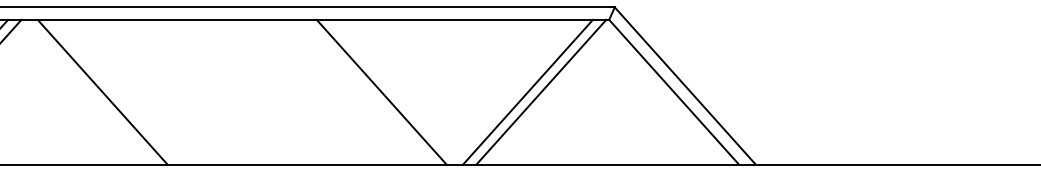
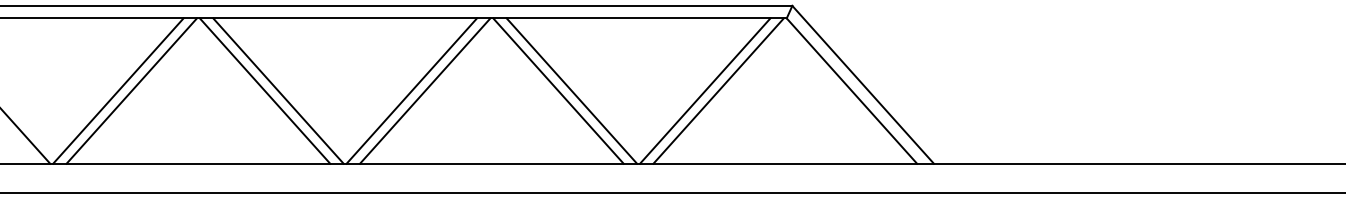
line: (88, 91) -> (264, 90), added
line: (235, 91) -> (411, 90), added
line: (249, 91) -> (425, 90), added
line: (394, 91) -> (571, 90), added

